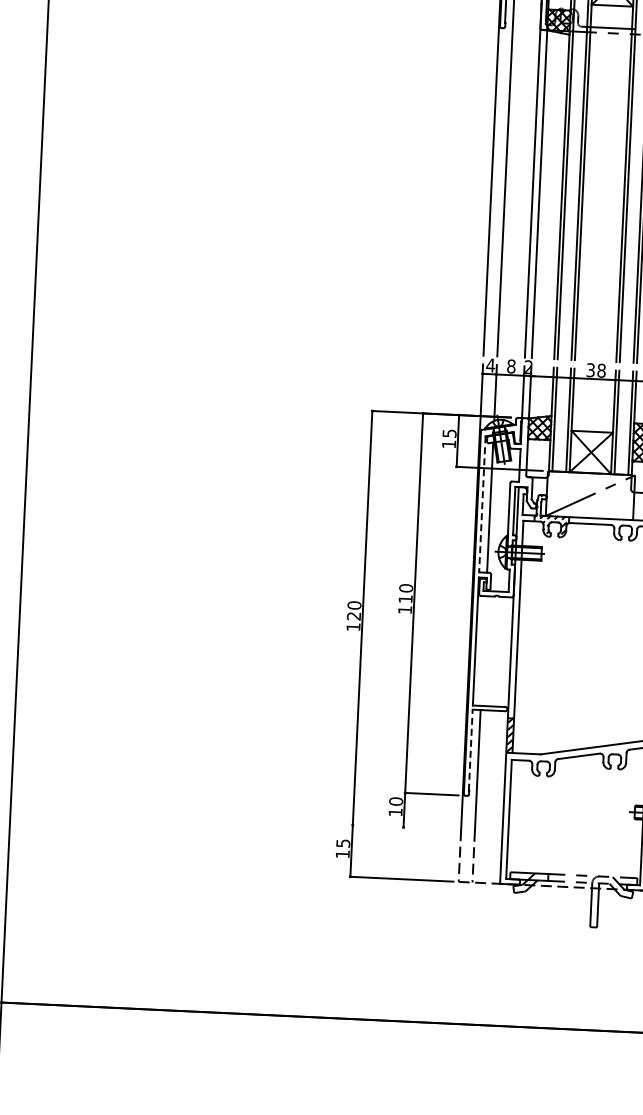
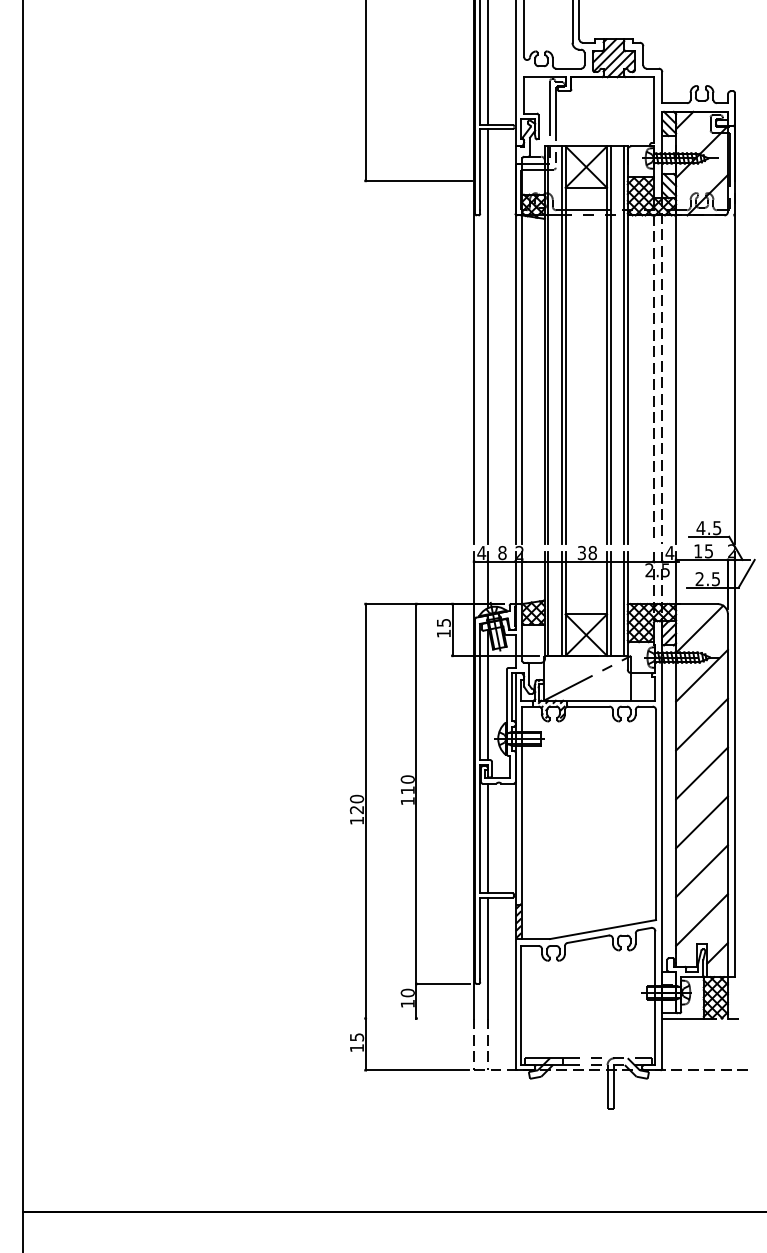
line: (481, 504) -> (479, 692), dashed -> solid
line: (483, 650) -> (487, 838), added
line: (470, 750) -> (479, 938), dashed -> solid

